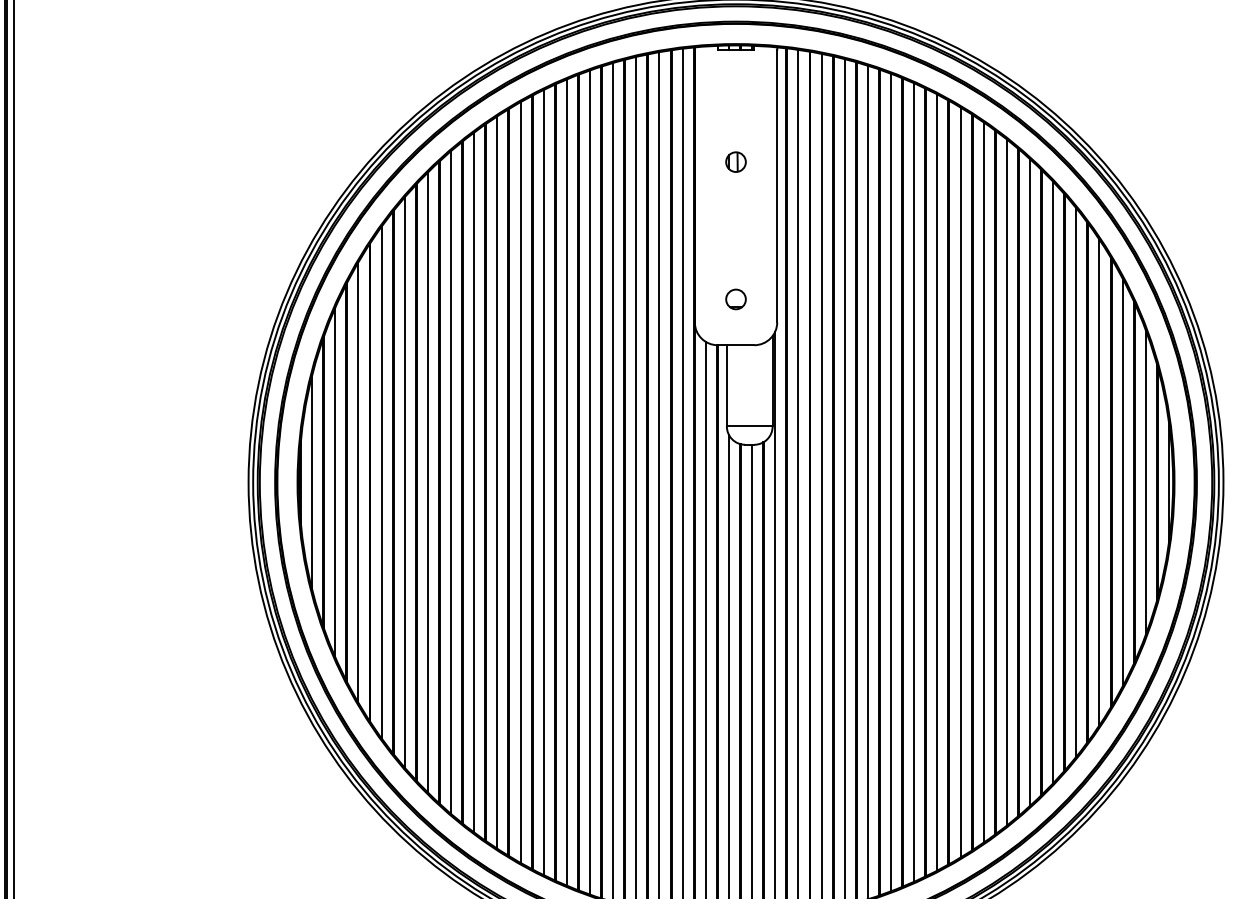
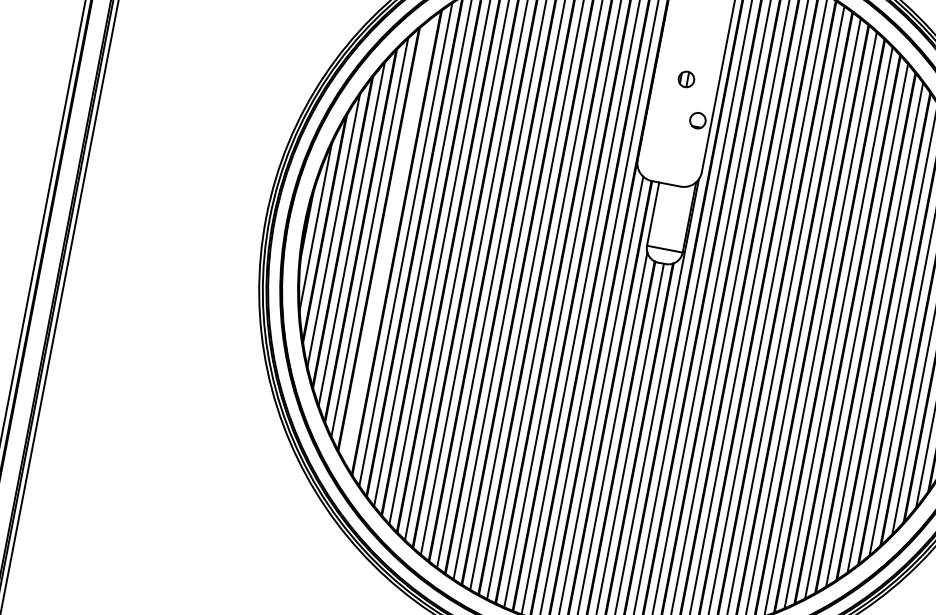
part: (735, 161) -> (686, 78), moved
part: (735, 299) -> (697, 120), moved
line: (404, 482) -> (387, 241), removed

